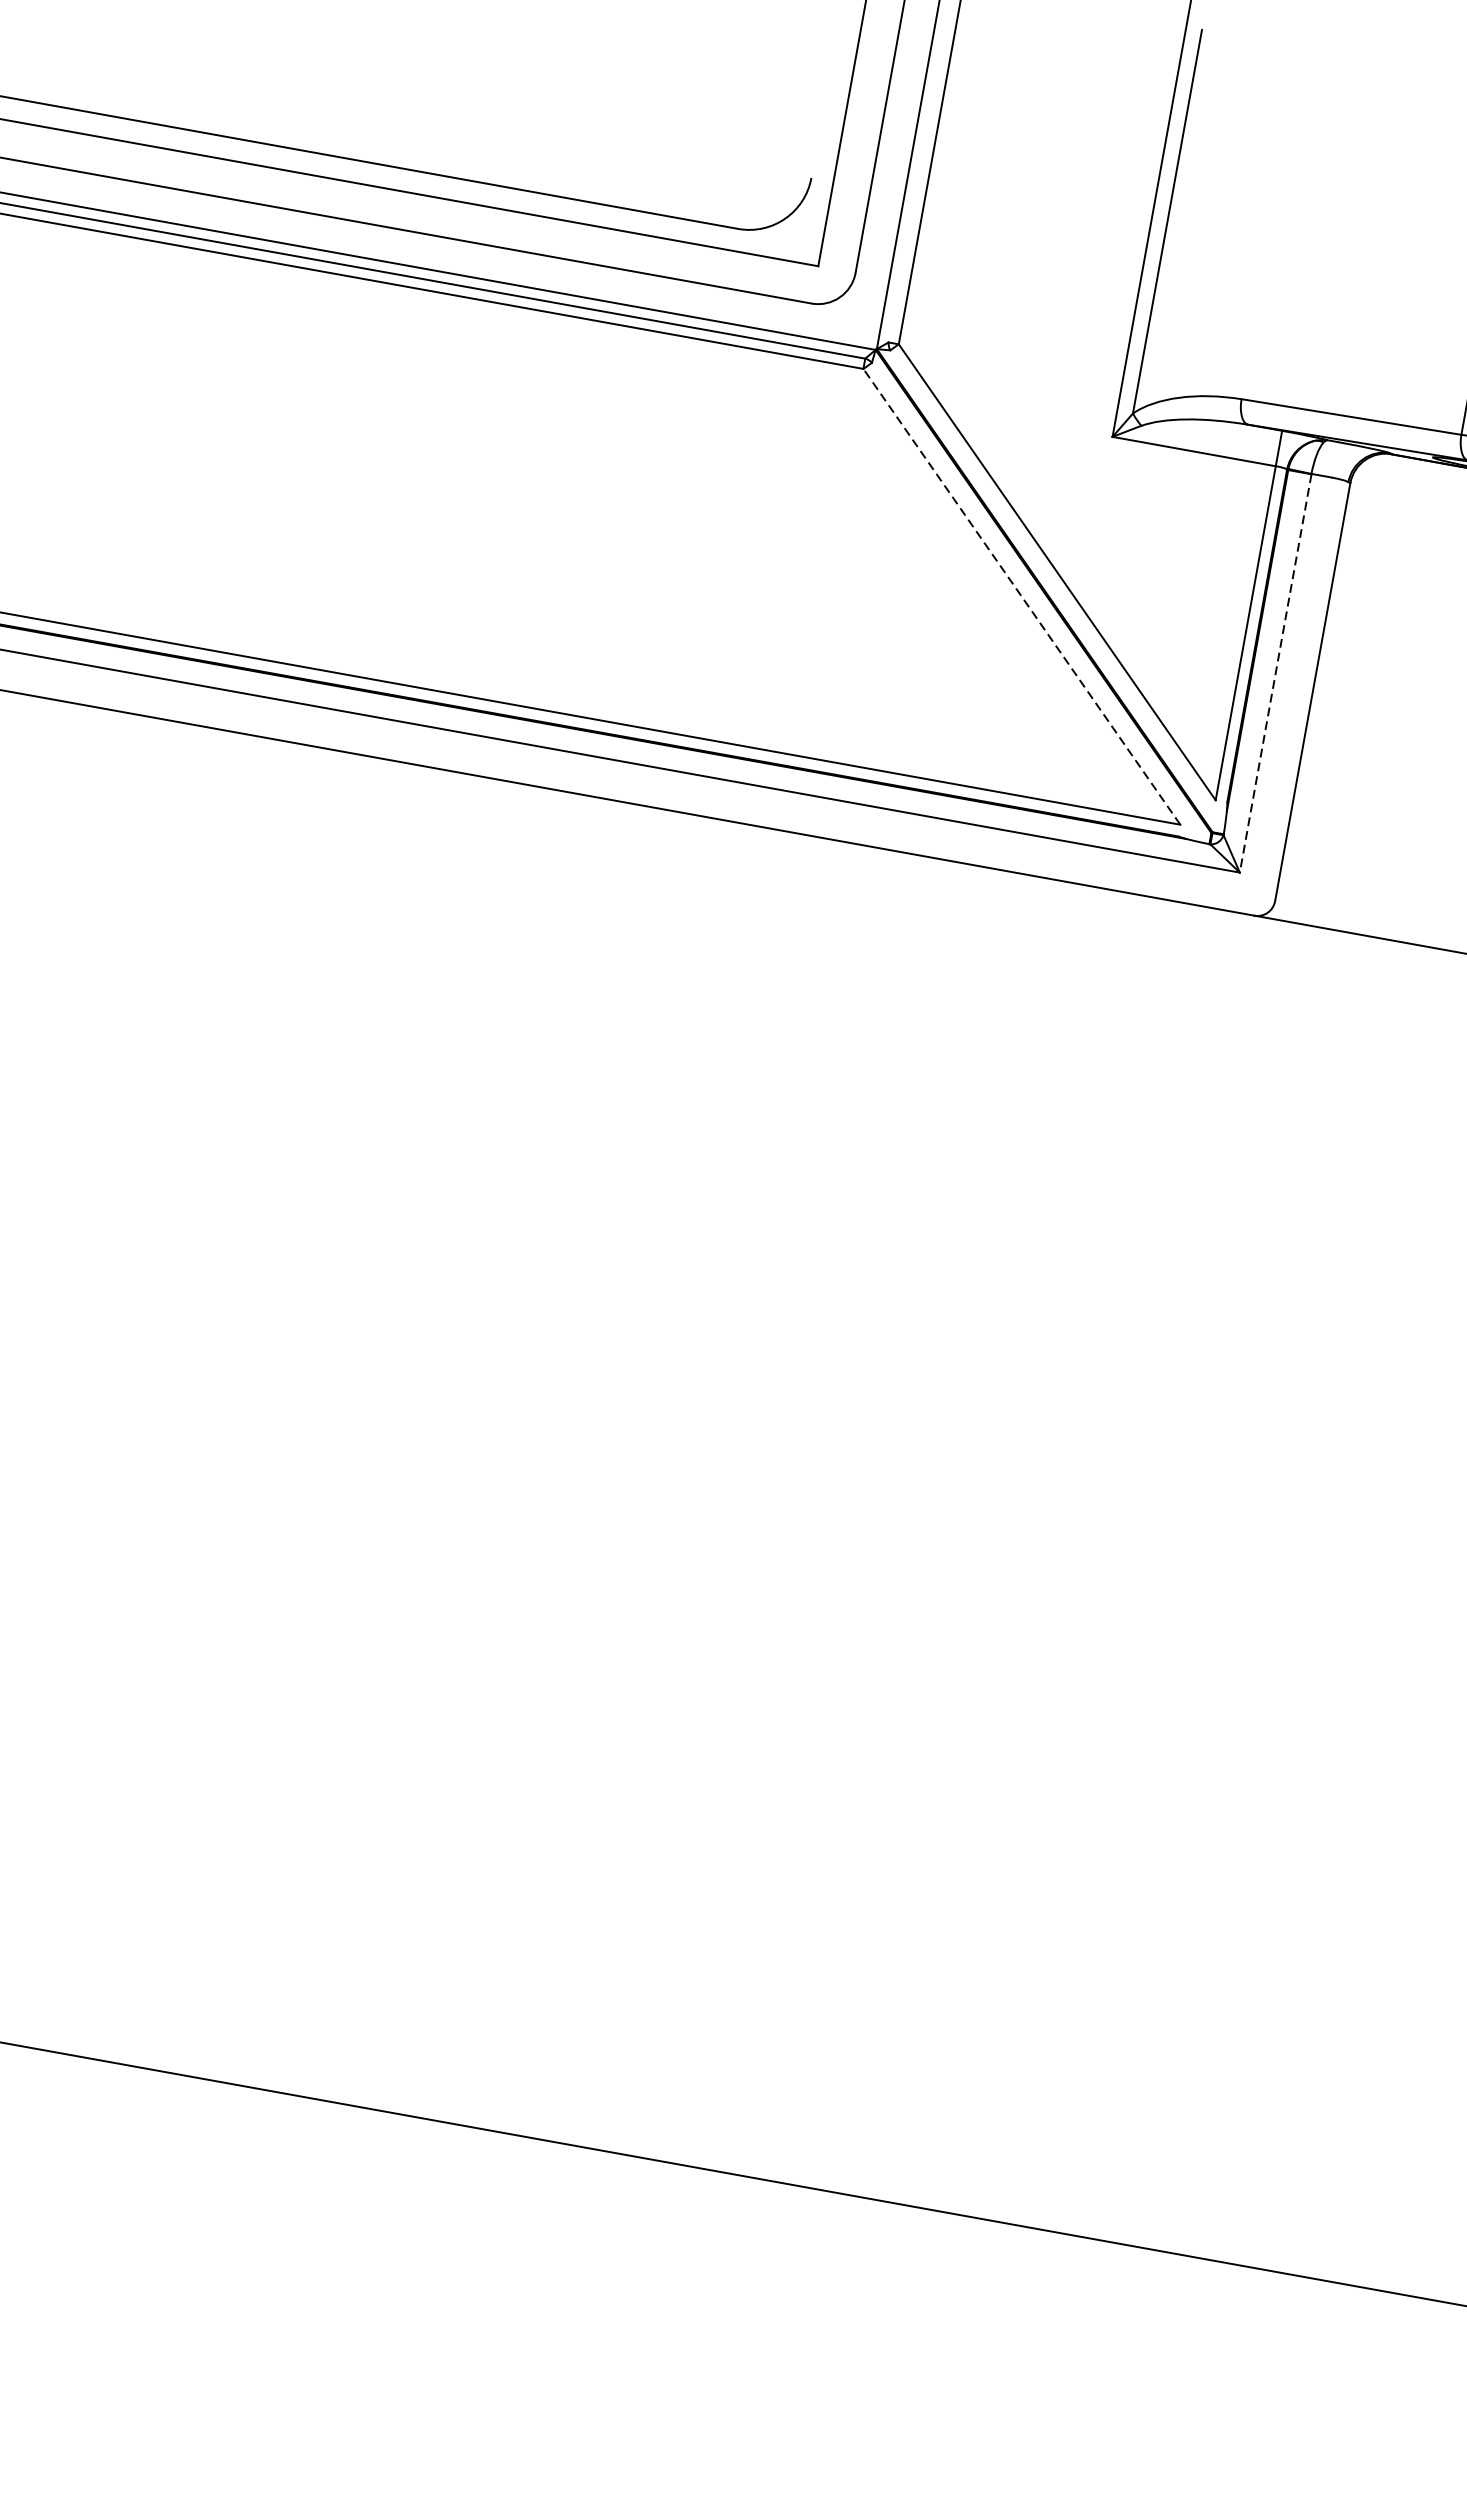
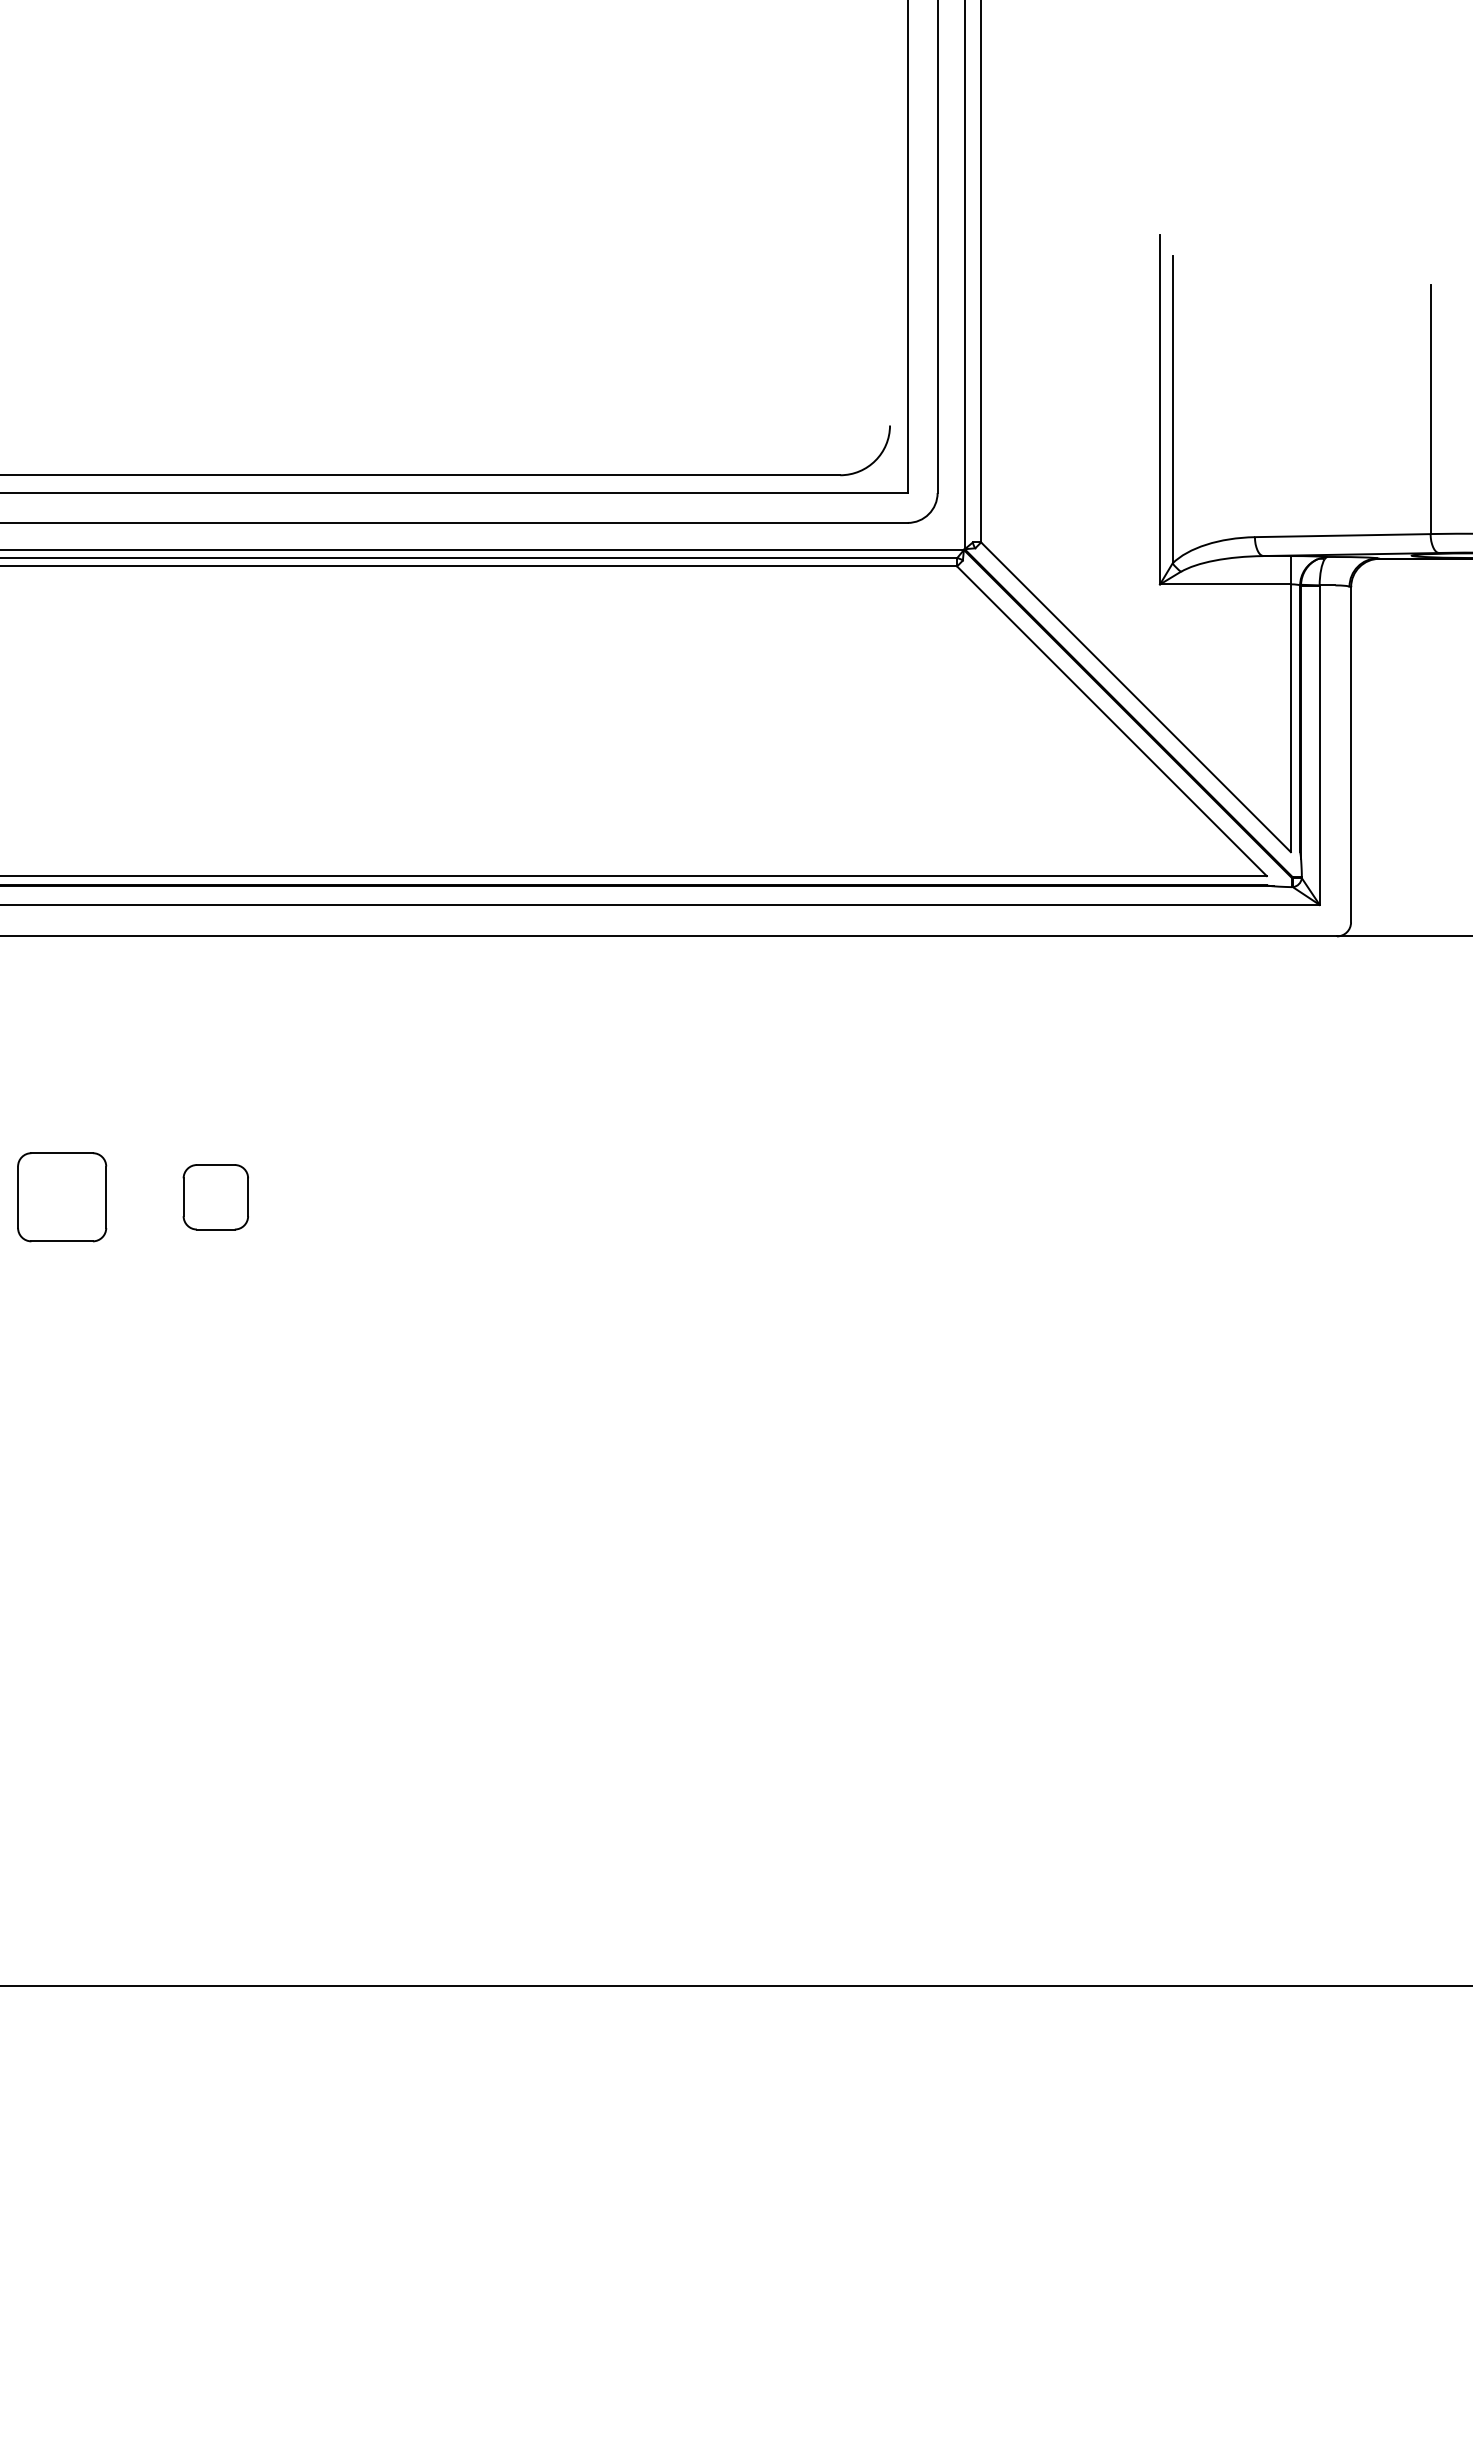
line: (1021, 596) -> (1111, 721), dashed -> solid
line: (1275, 673) -> (1319, 745), dashed -> solid

